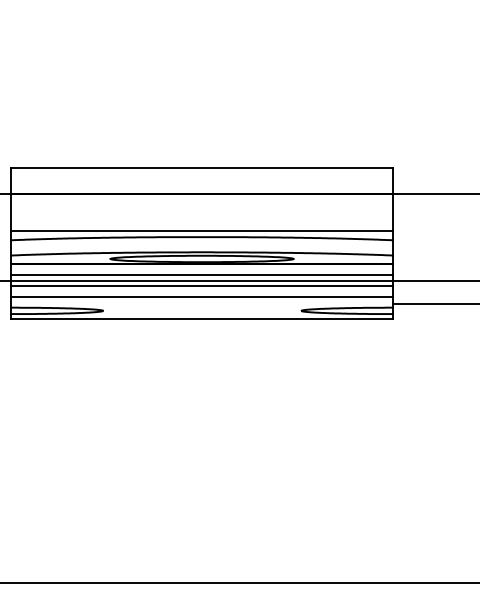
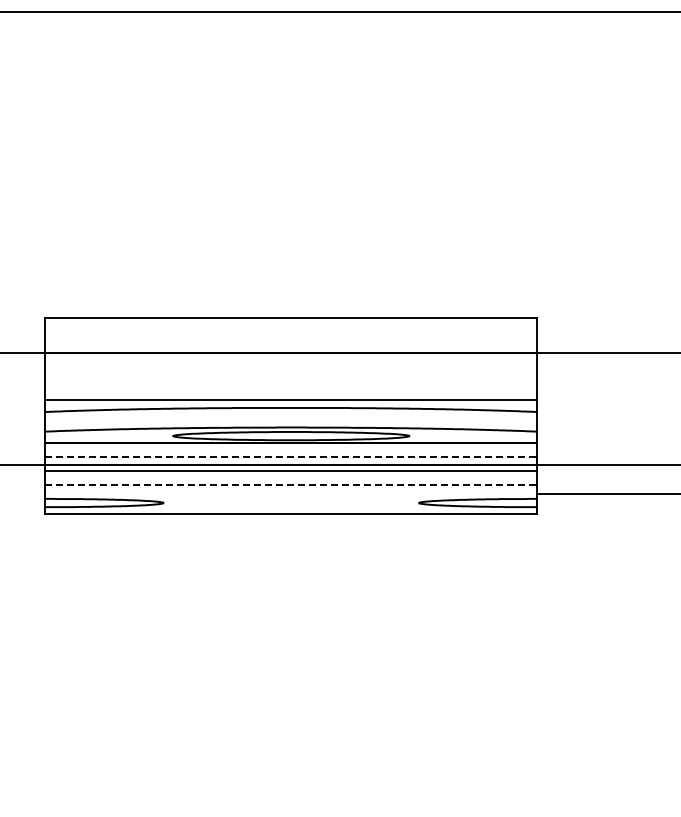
line: (202, 275) -> (291, 457), solid -> dashed
line: (202, 297) -> (291, 485), solid -> dashed

